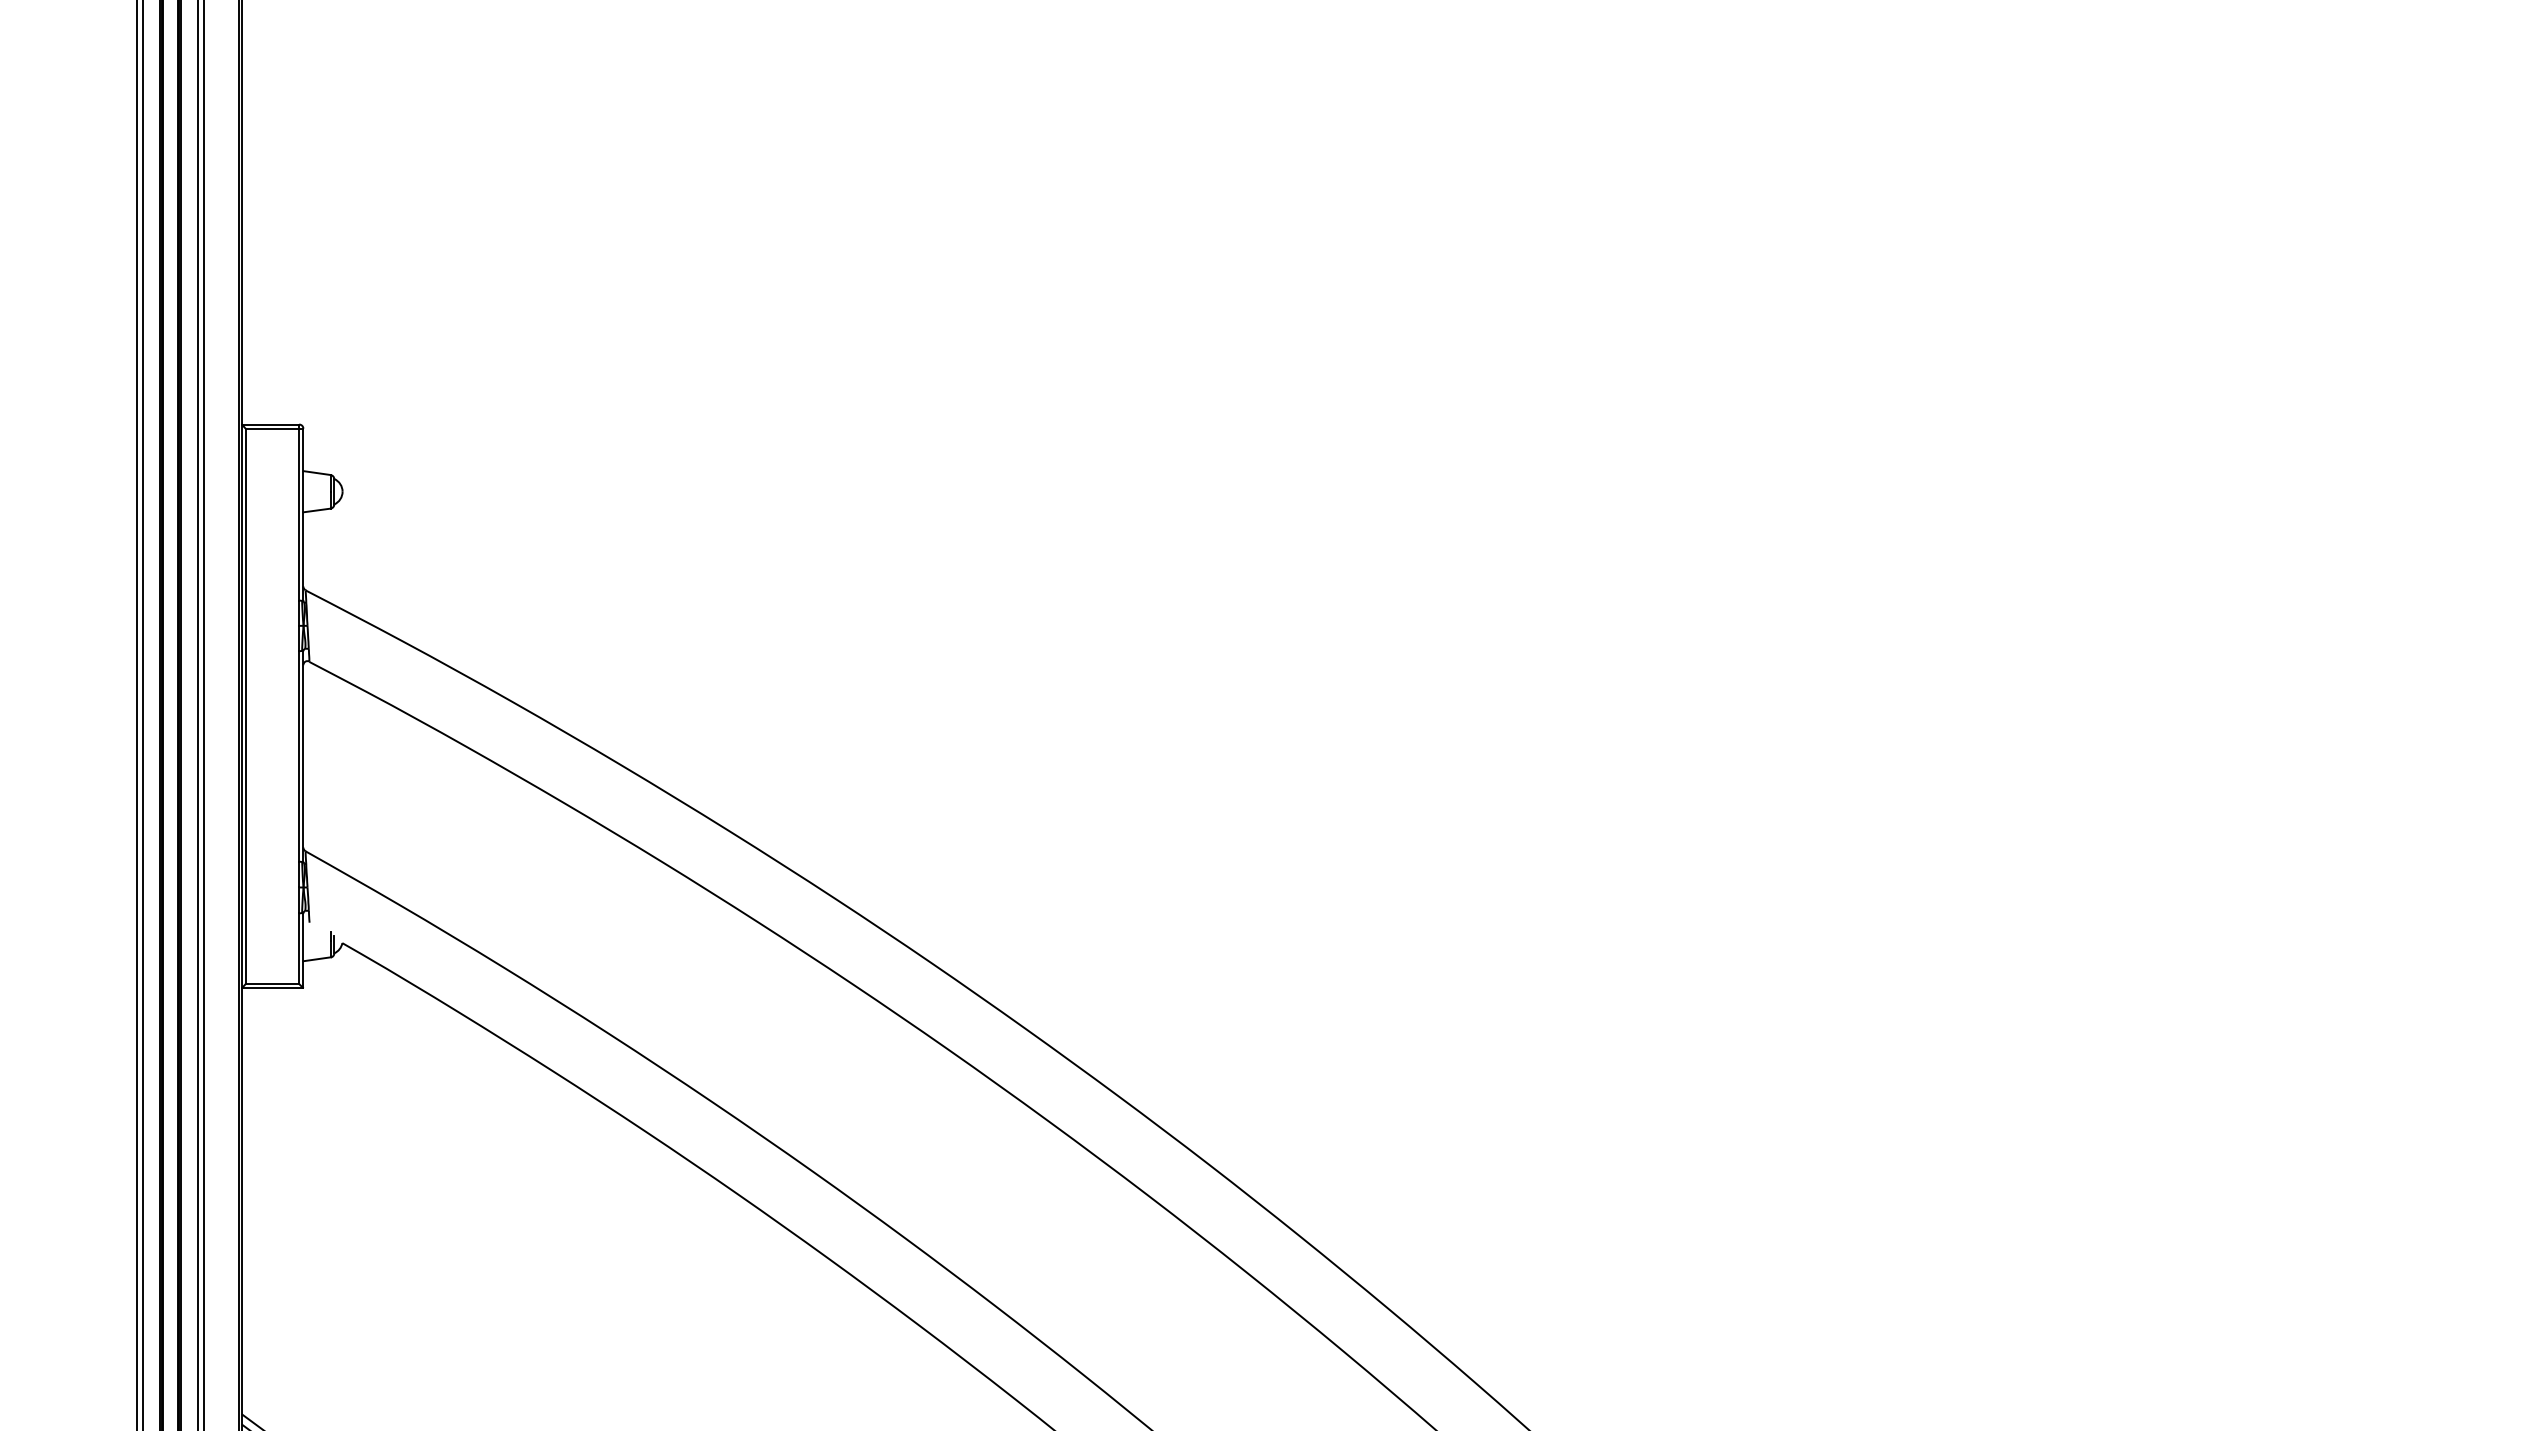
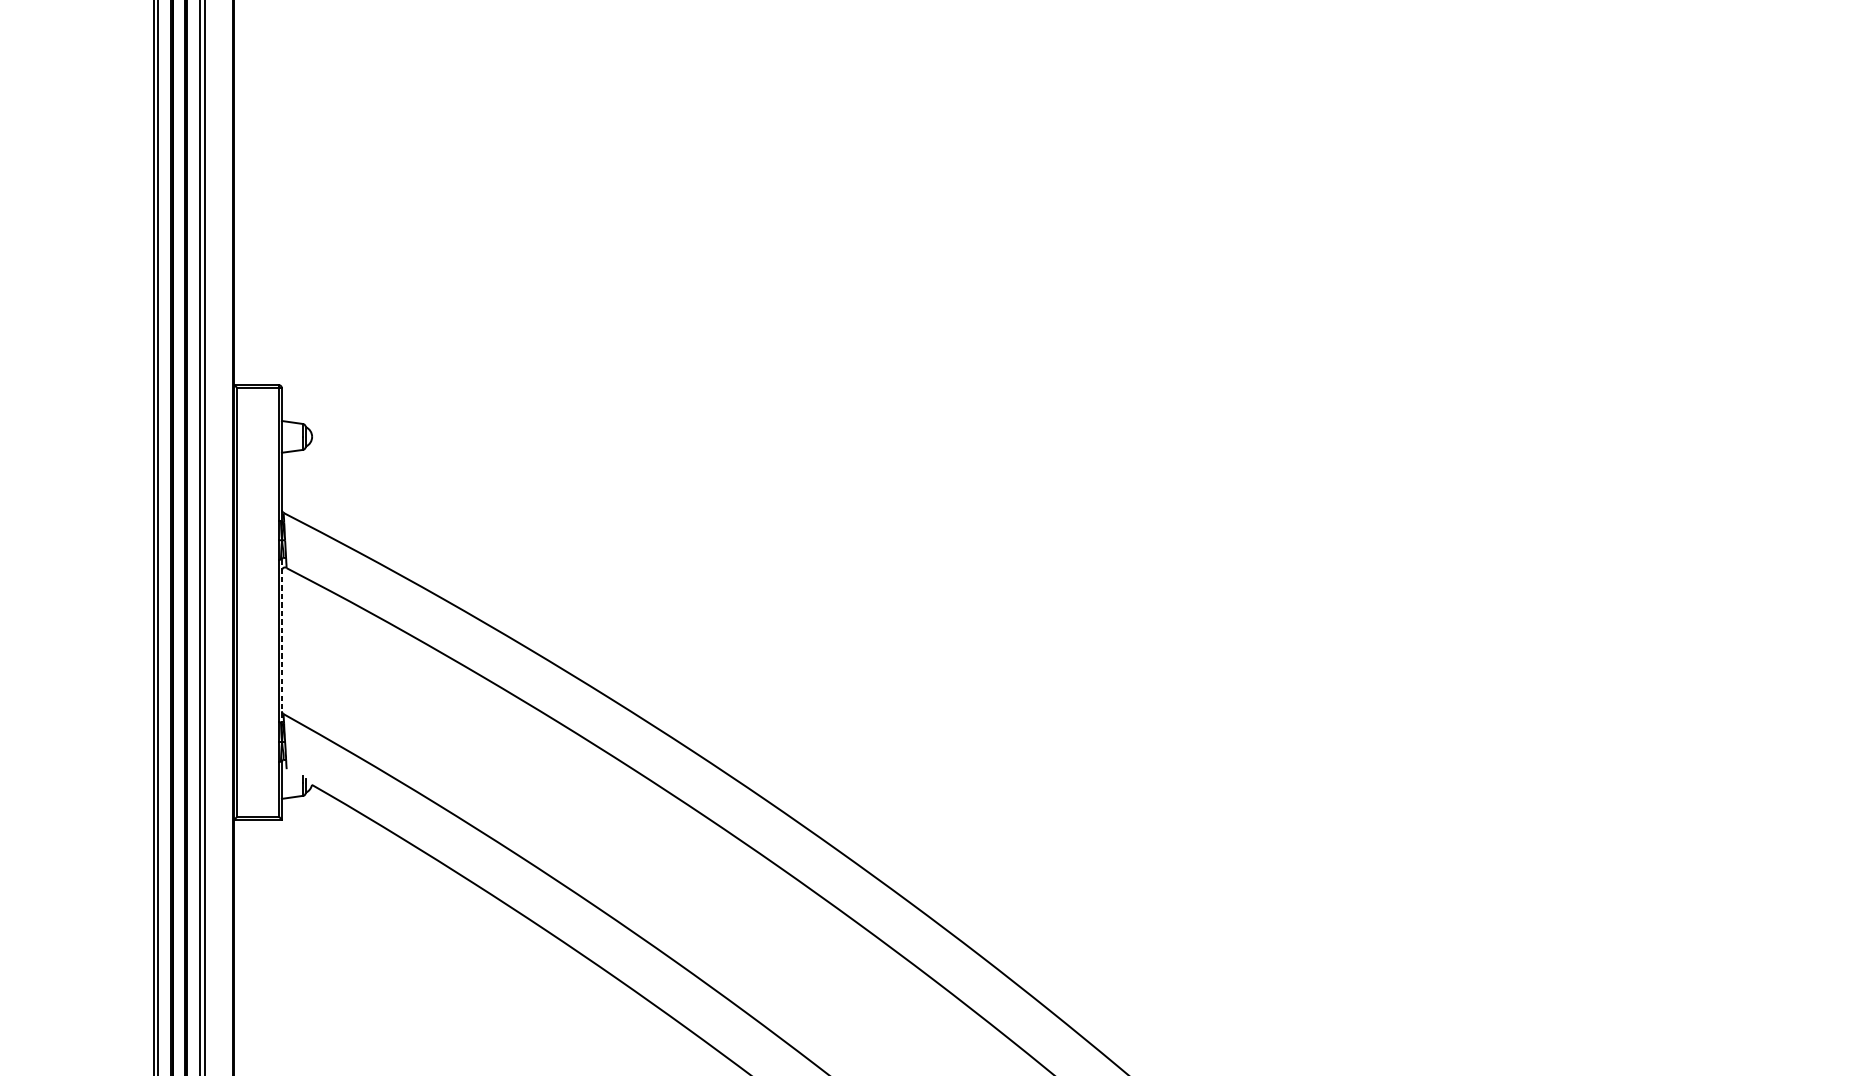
line: (303, 756) -> (282, 641), solid -> dashed

